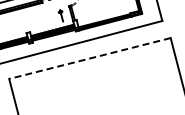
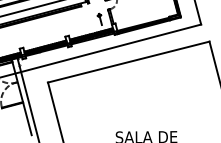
line: (89, 58) -> (128, 62), dashed -> solid

